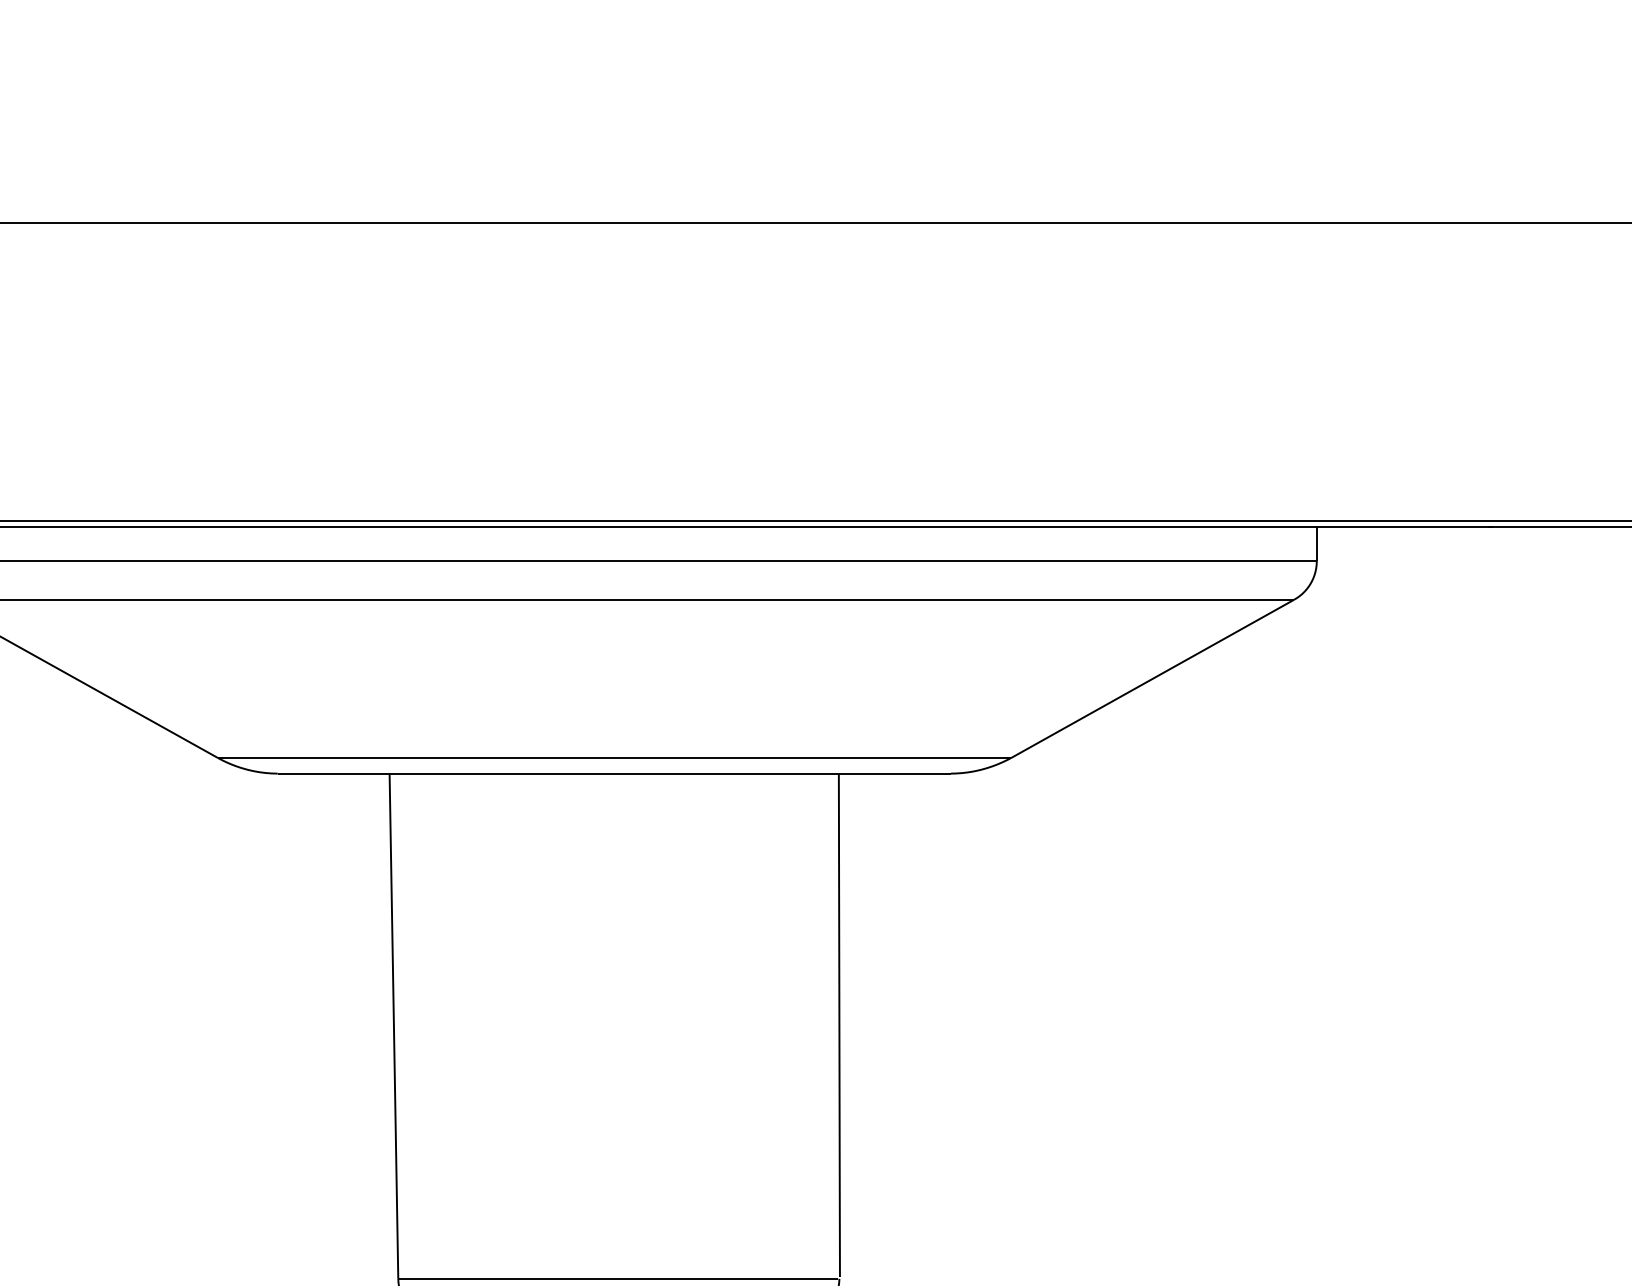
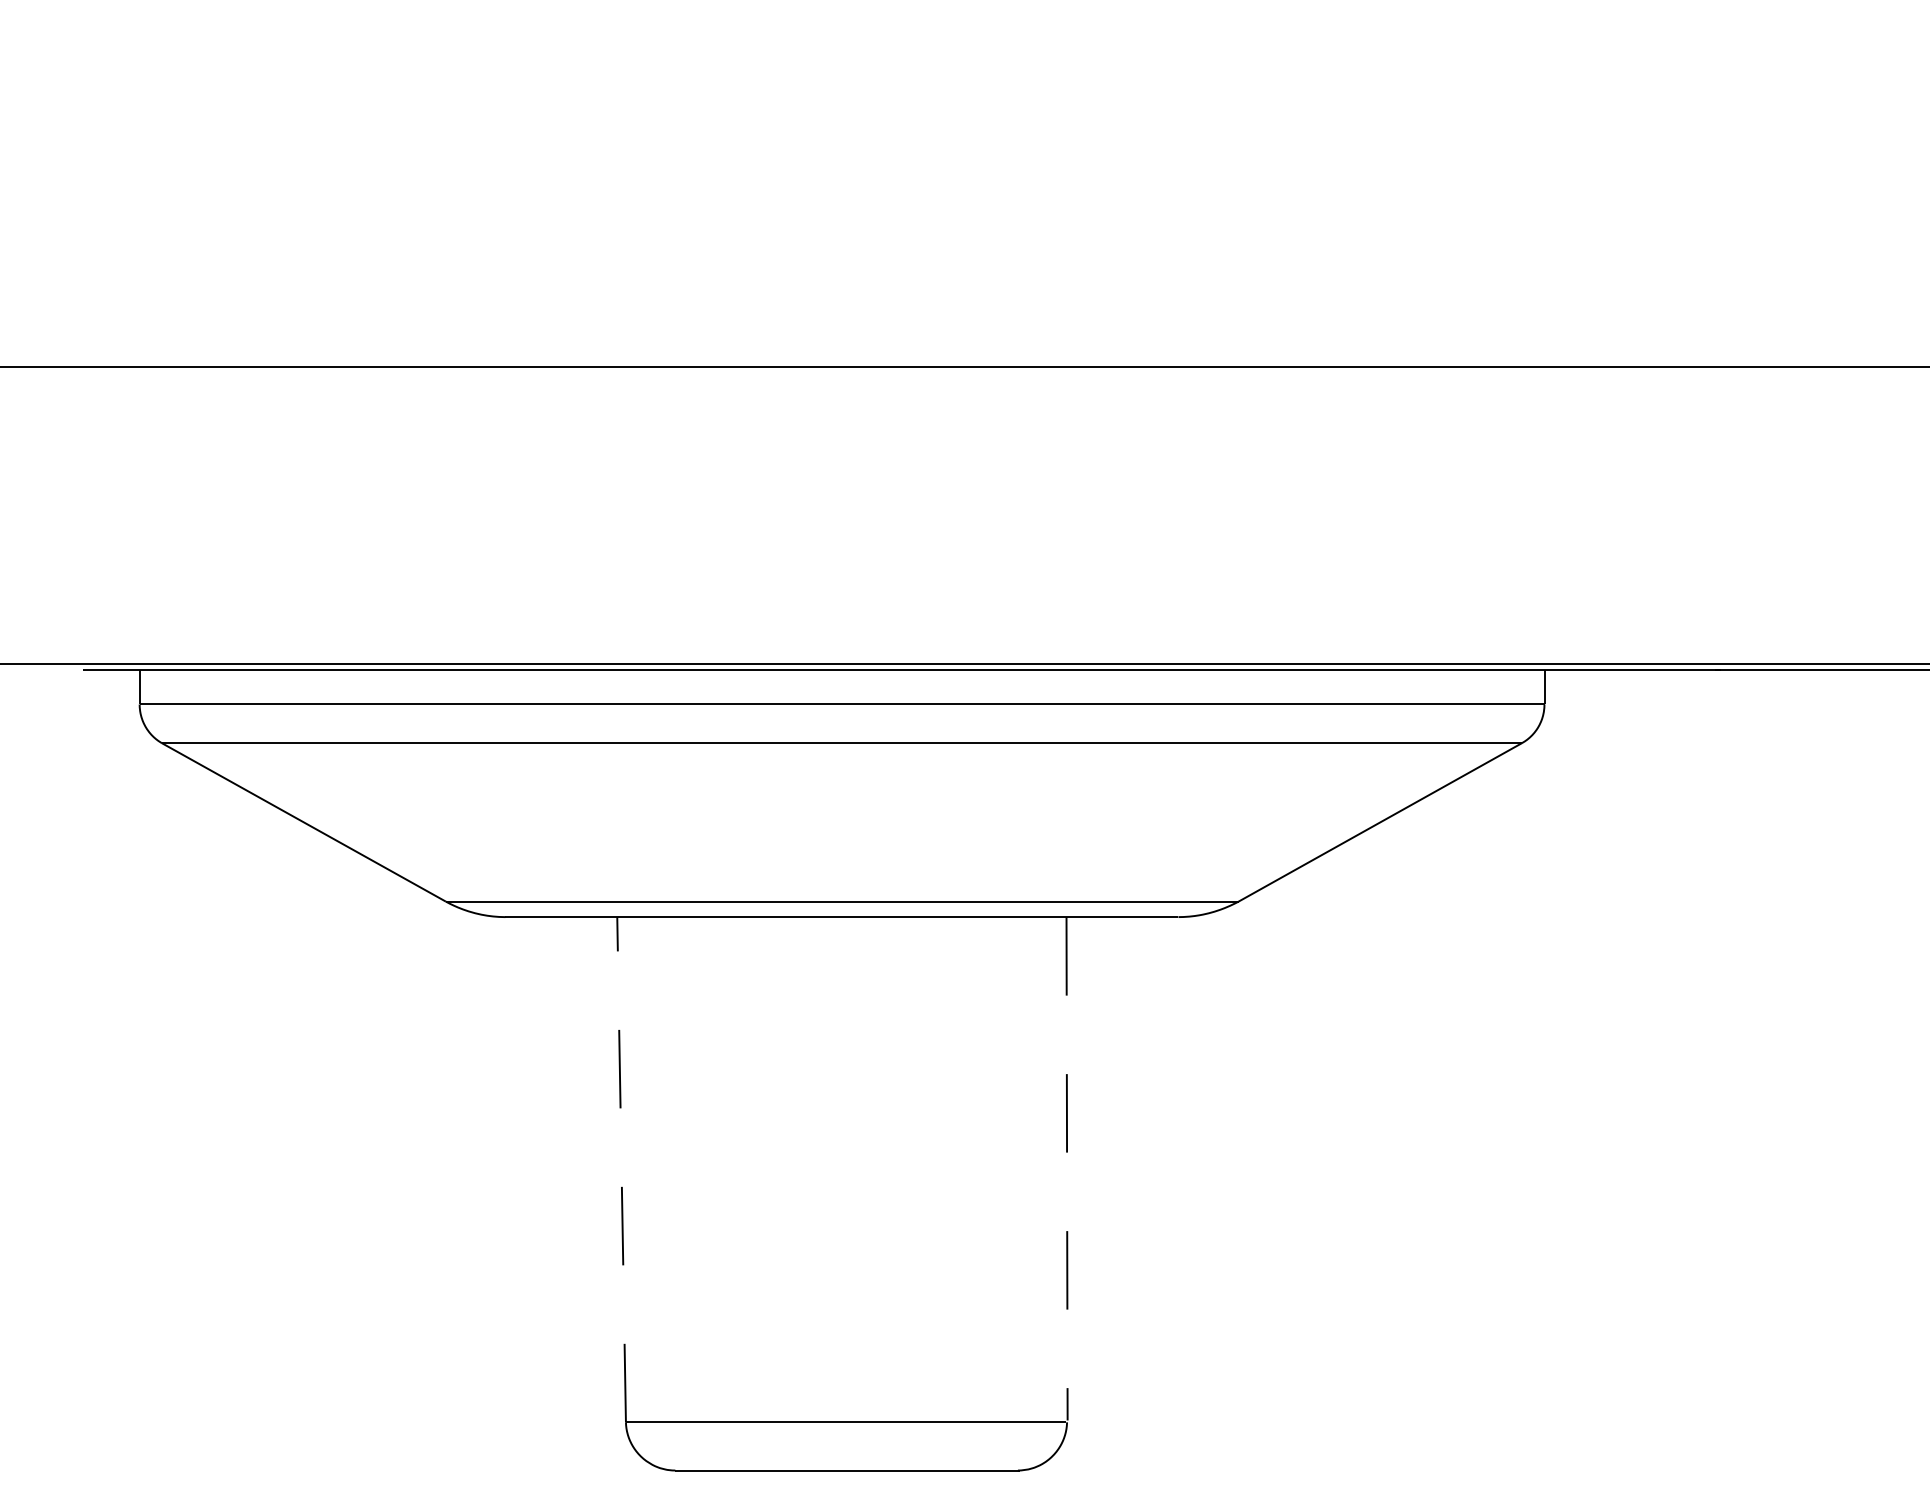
line: (839, 1025) -> (1067, 1168), solid -> dashed
line: (393, 1026) -> (621, 1169), solid -> dashed

